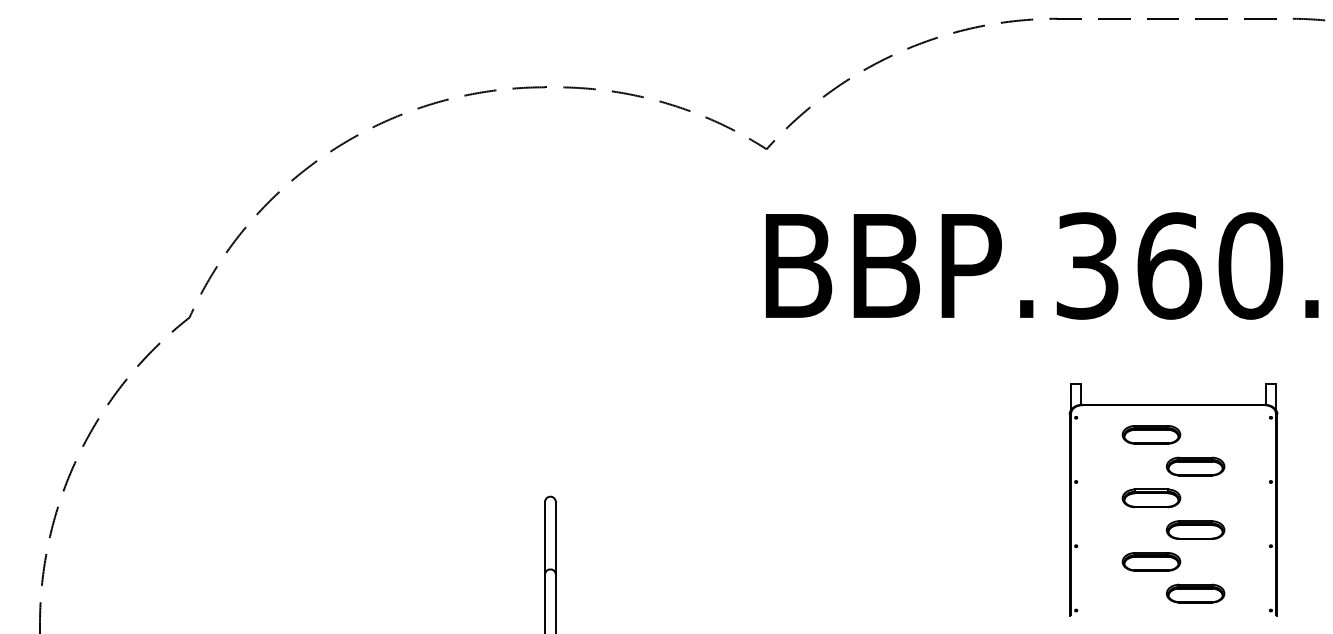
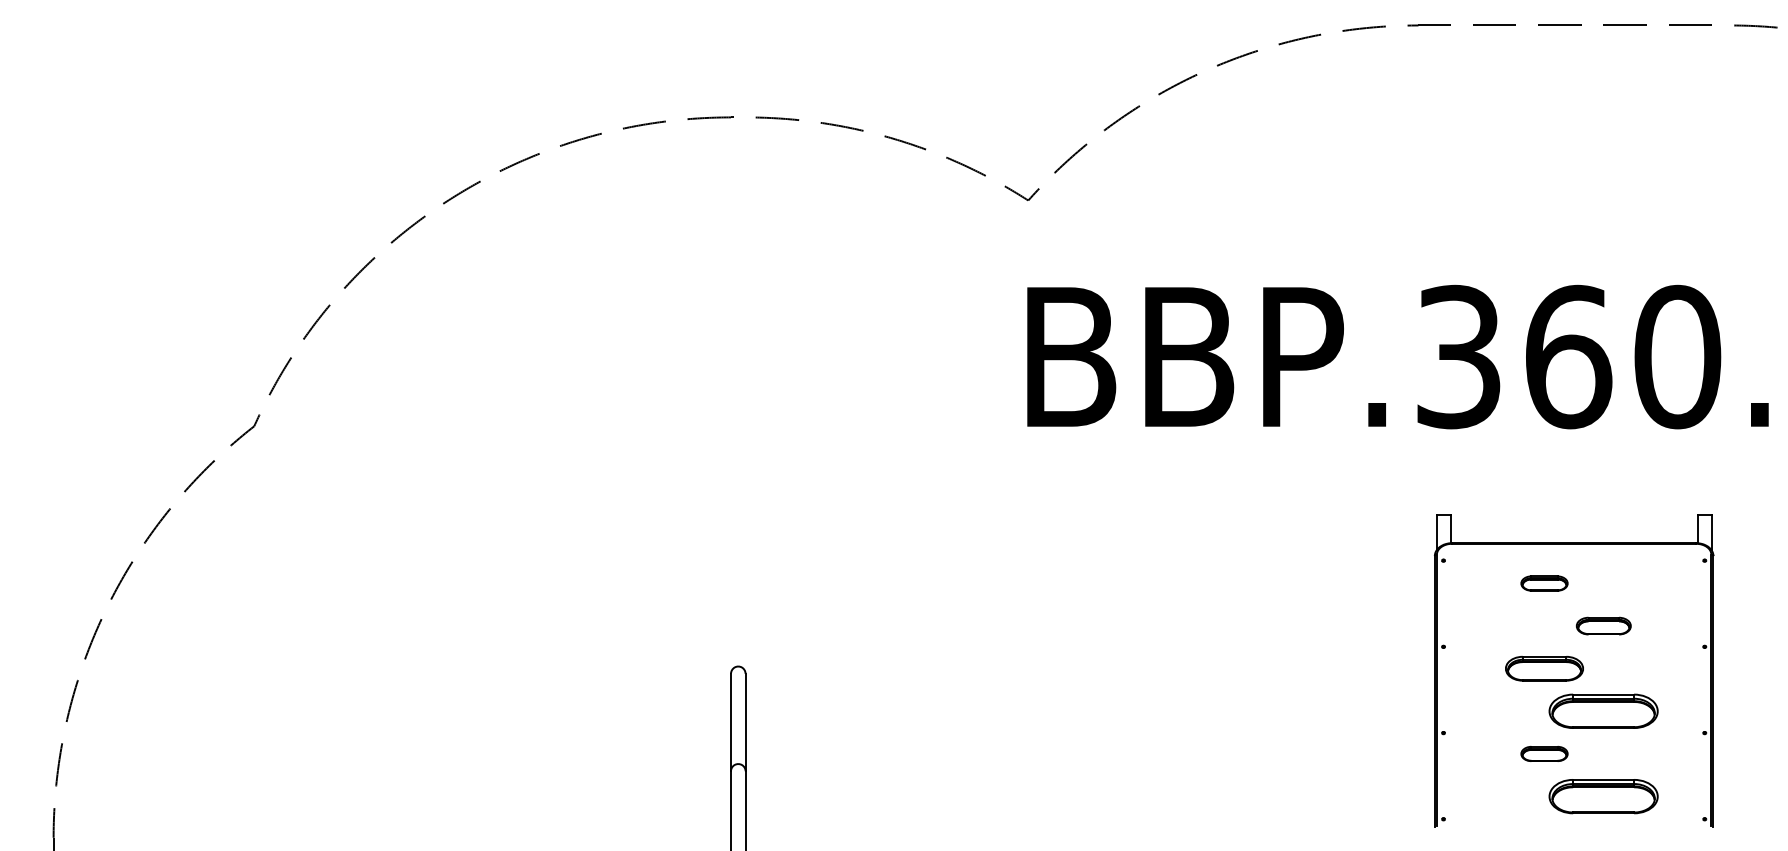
part: (1151, 434) -> (1544, 583), size x0.6
part: (1195, 466) -> (1603, 625), size x0.7
part: (1195, 530) -> (1603, 711), size x1.4
part: (1151, 561) -> (1544, 753), size x0.6
part: (1195, 593) -> (1603, 796), size x1.4

